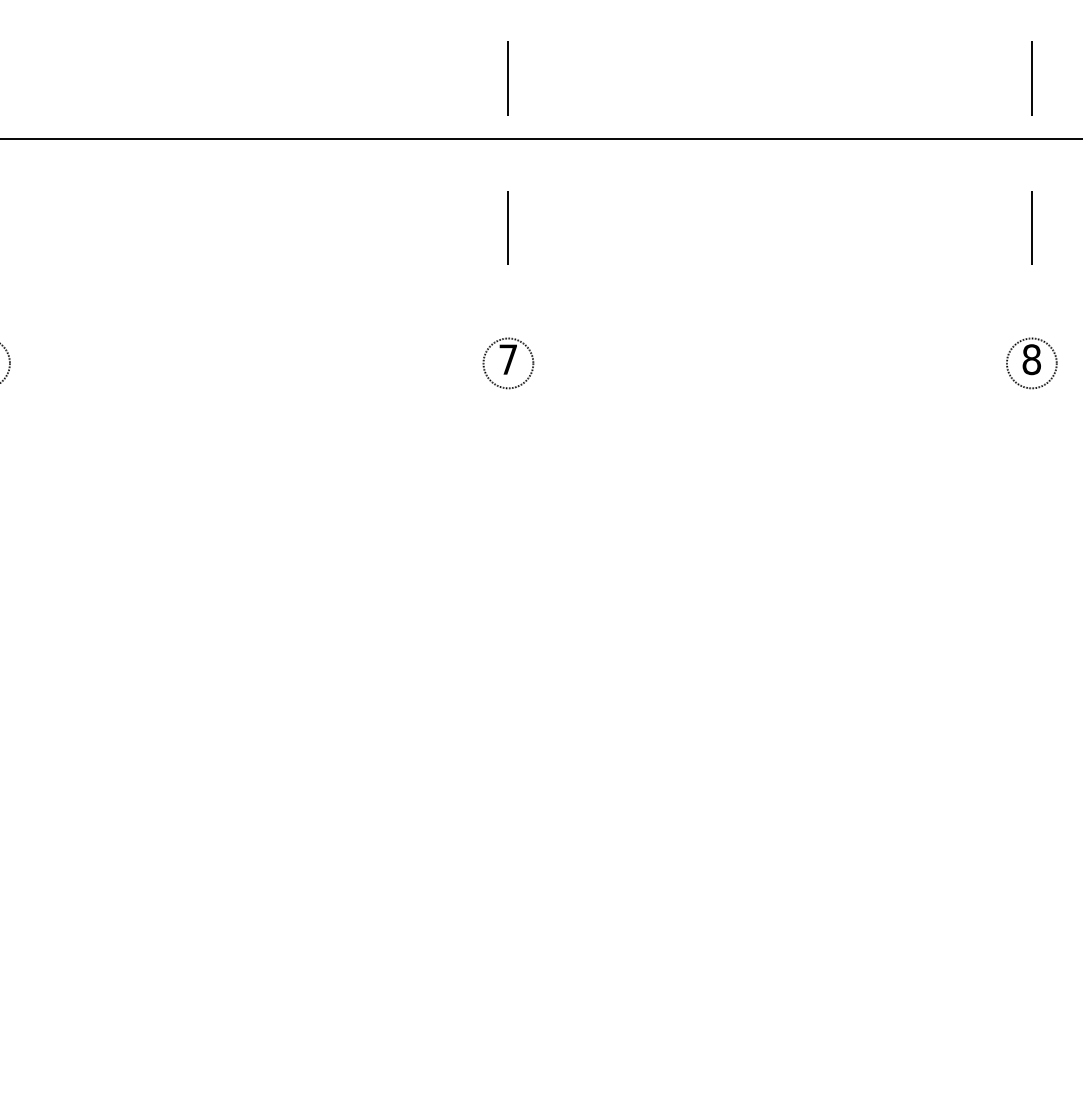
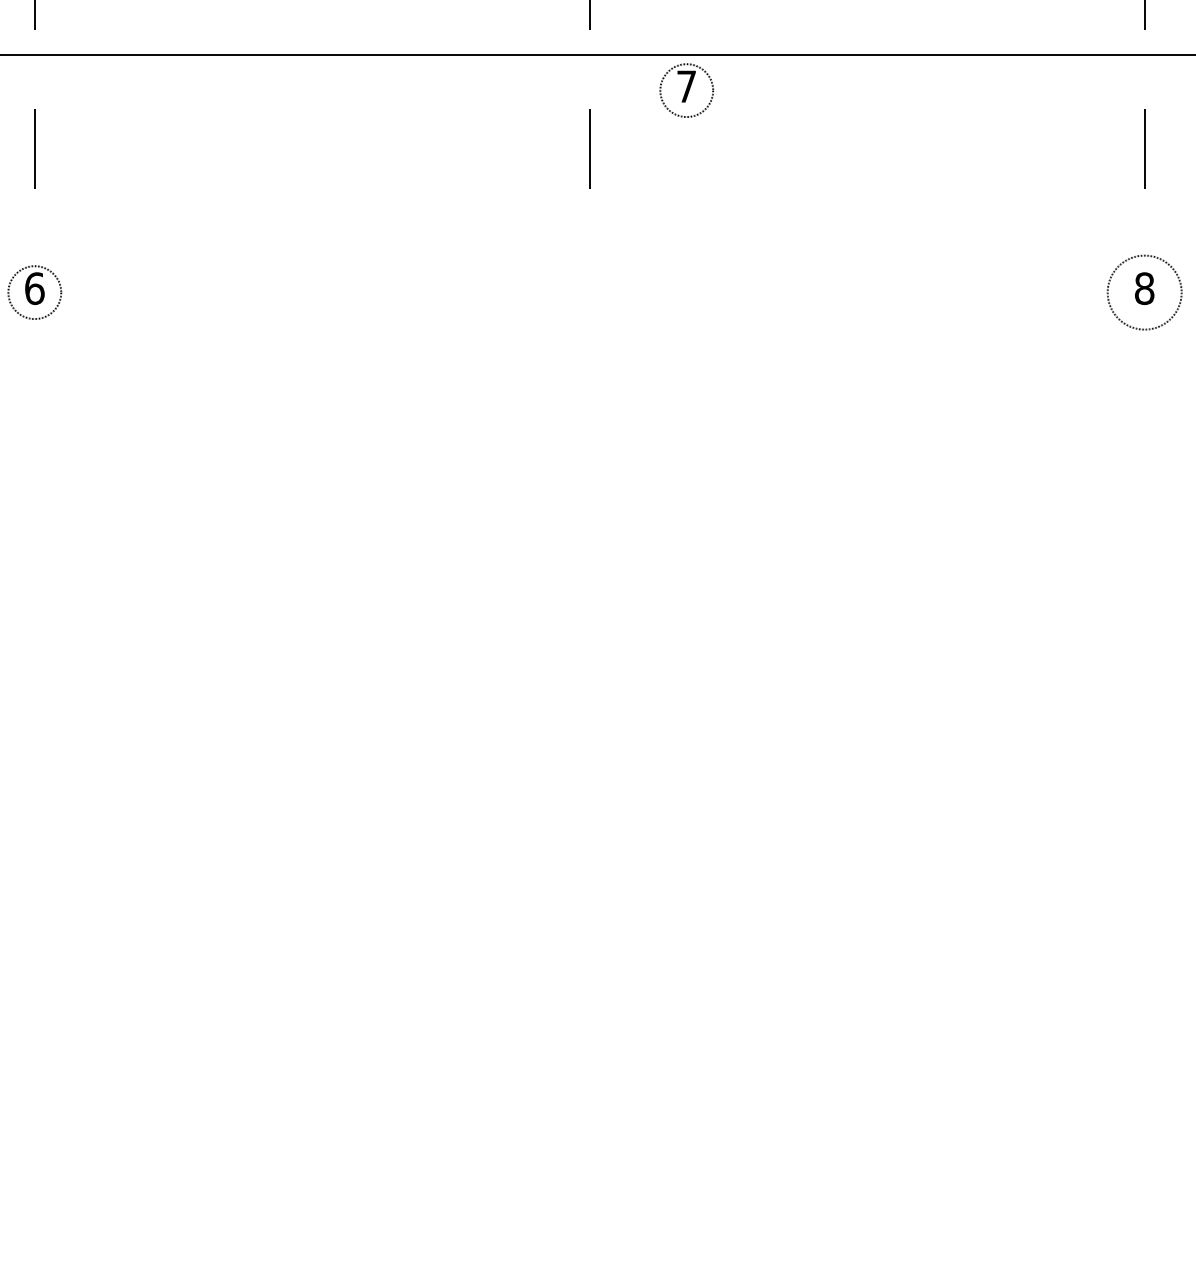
part: (508, 363) -> (686, 90), moved
circle: (1031, 363) -> (1144, 292), size x1.4

